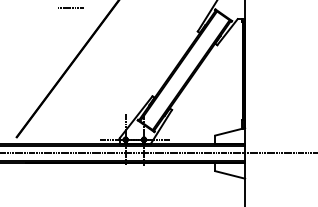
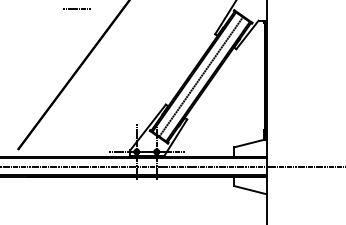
line: (184, 70) -> (200, 76), added

